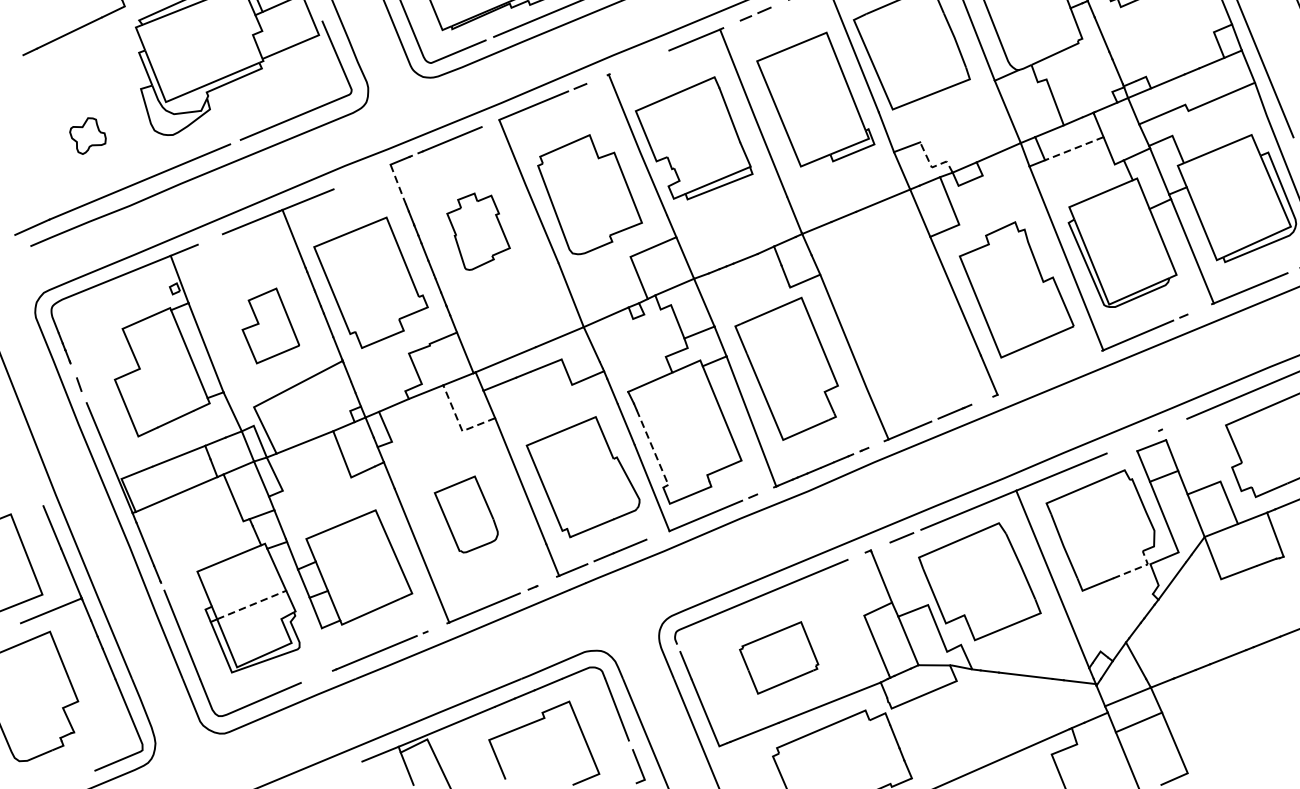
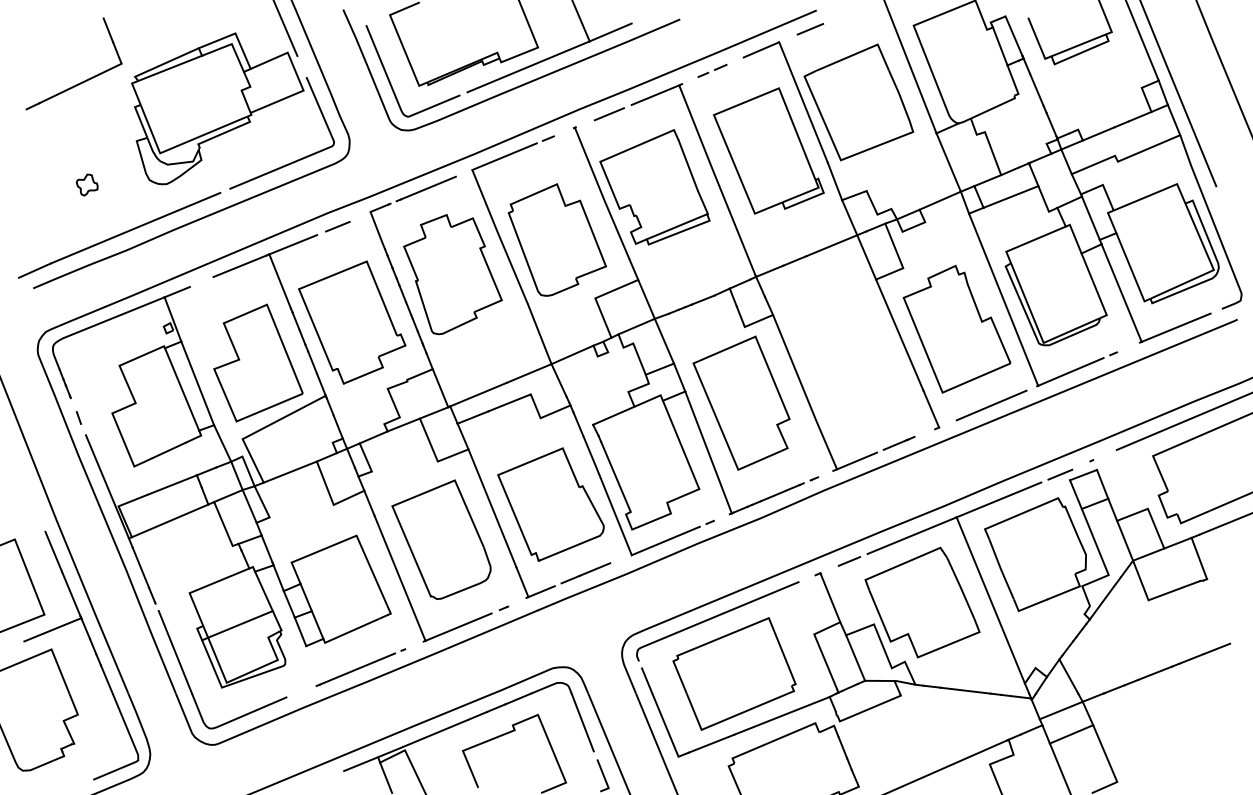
line: (644, 60) -> (608, 114), added
part: (88, 135) -> (87, 184), size x0.62
line: (1073, 149) -> (1010, 197), dashed -> solid
line: (931, 167) -> (877, 214), dashed -> solid
line: (355, 180) -> (337, 226), added
line: (398, 185) -> (377, 231), dashed -> solid
part: (478, 231) -> (452, 274), size x1.67
part: (270, 325) -> (258, 362), size x1.67
line: (1053, 371) -> (991, 405), added
line: (459, 424) -> (435, 455), dashed -> solid
line: (1127, 444) -> (1060, 474), added
line: (653, 448) -> (616, 477), dashed -> solid
part: (466, 514) -> (441, 539), size x1.67
line: (1137, 568) -> (1070, 590), dashed -> solid
line: (251, 605) -> (240, 624), dashed -> solid
part: (779, 657) -> (734, 673), size x1.67

